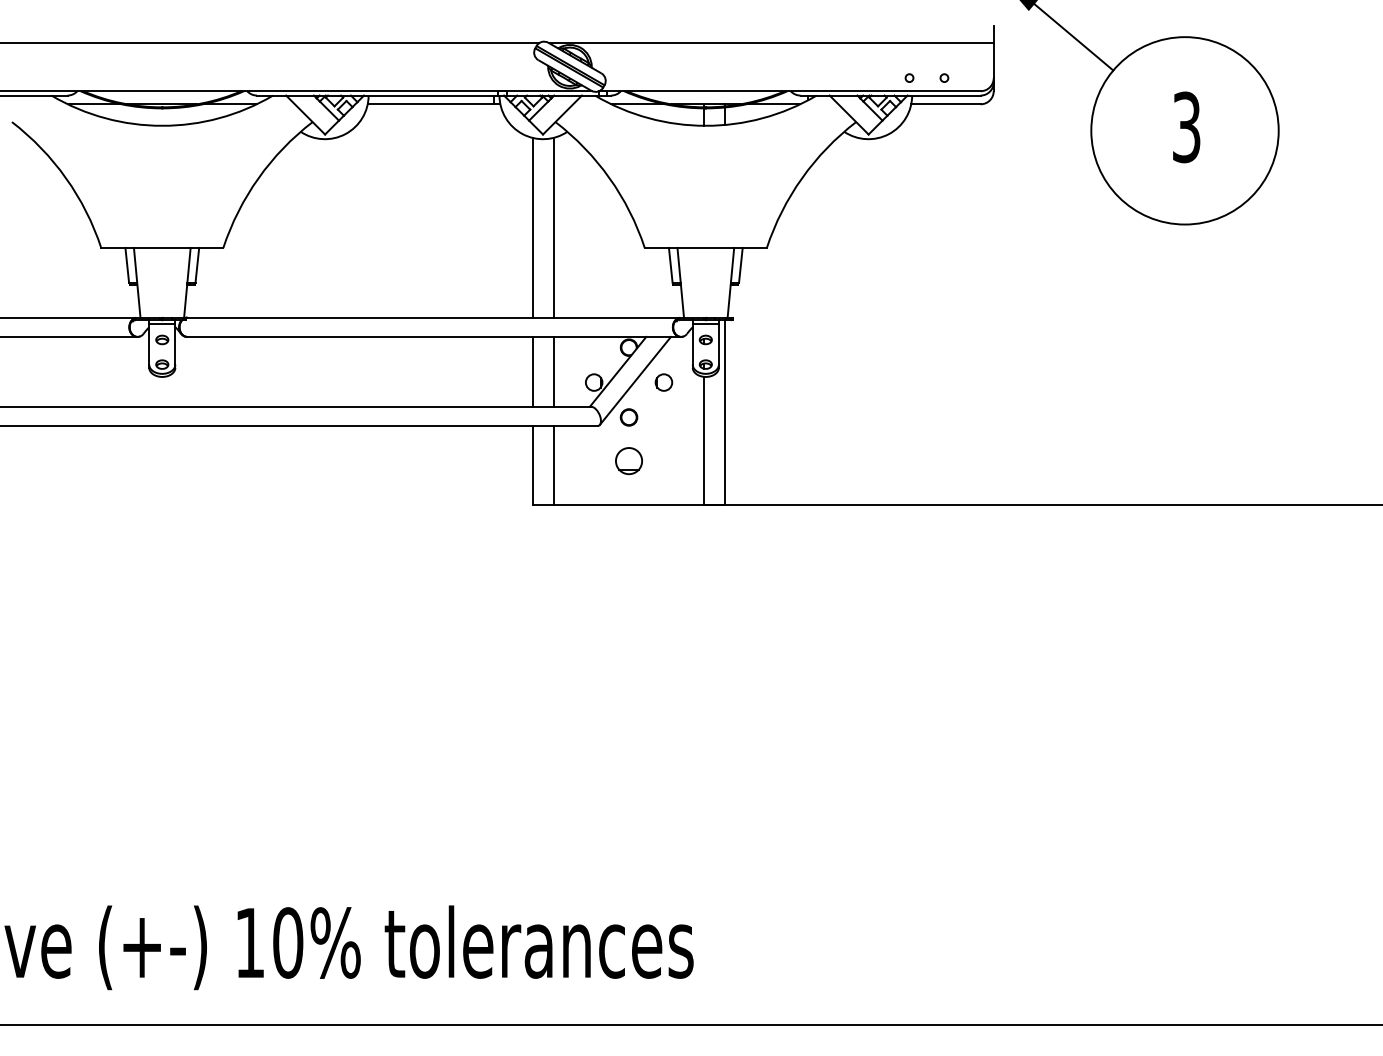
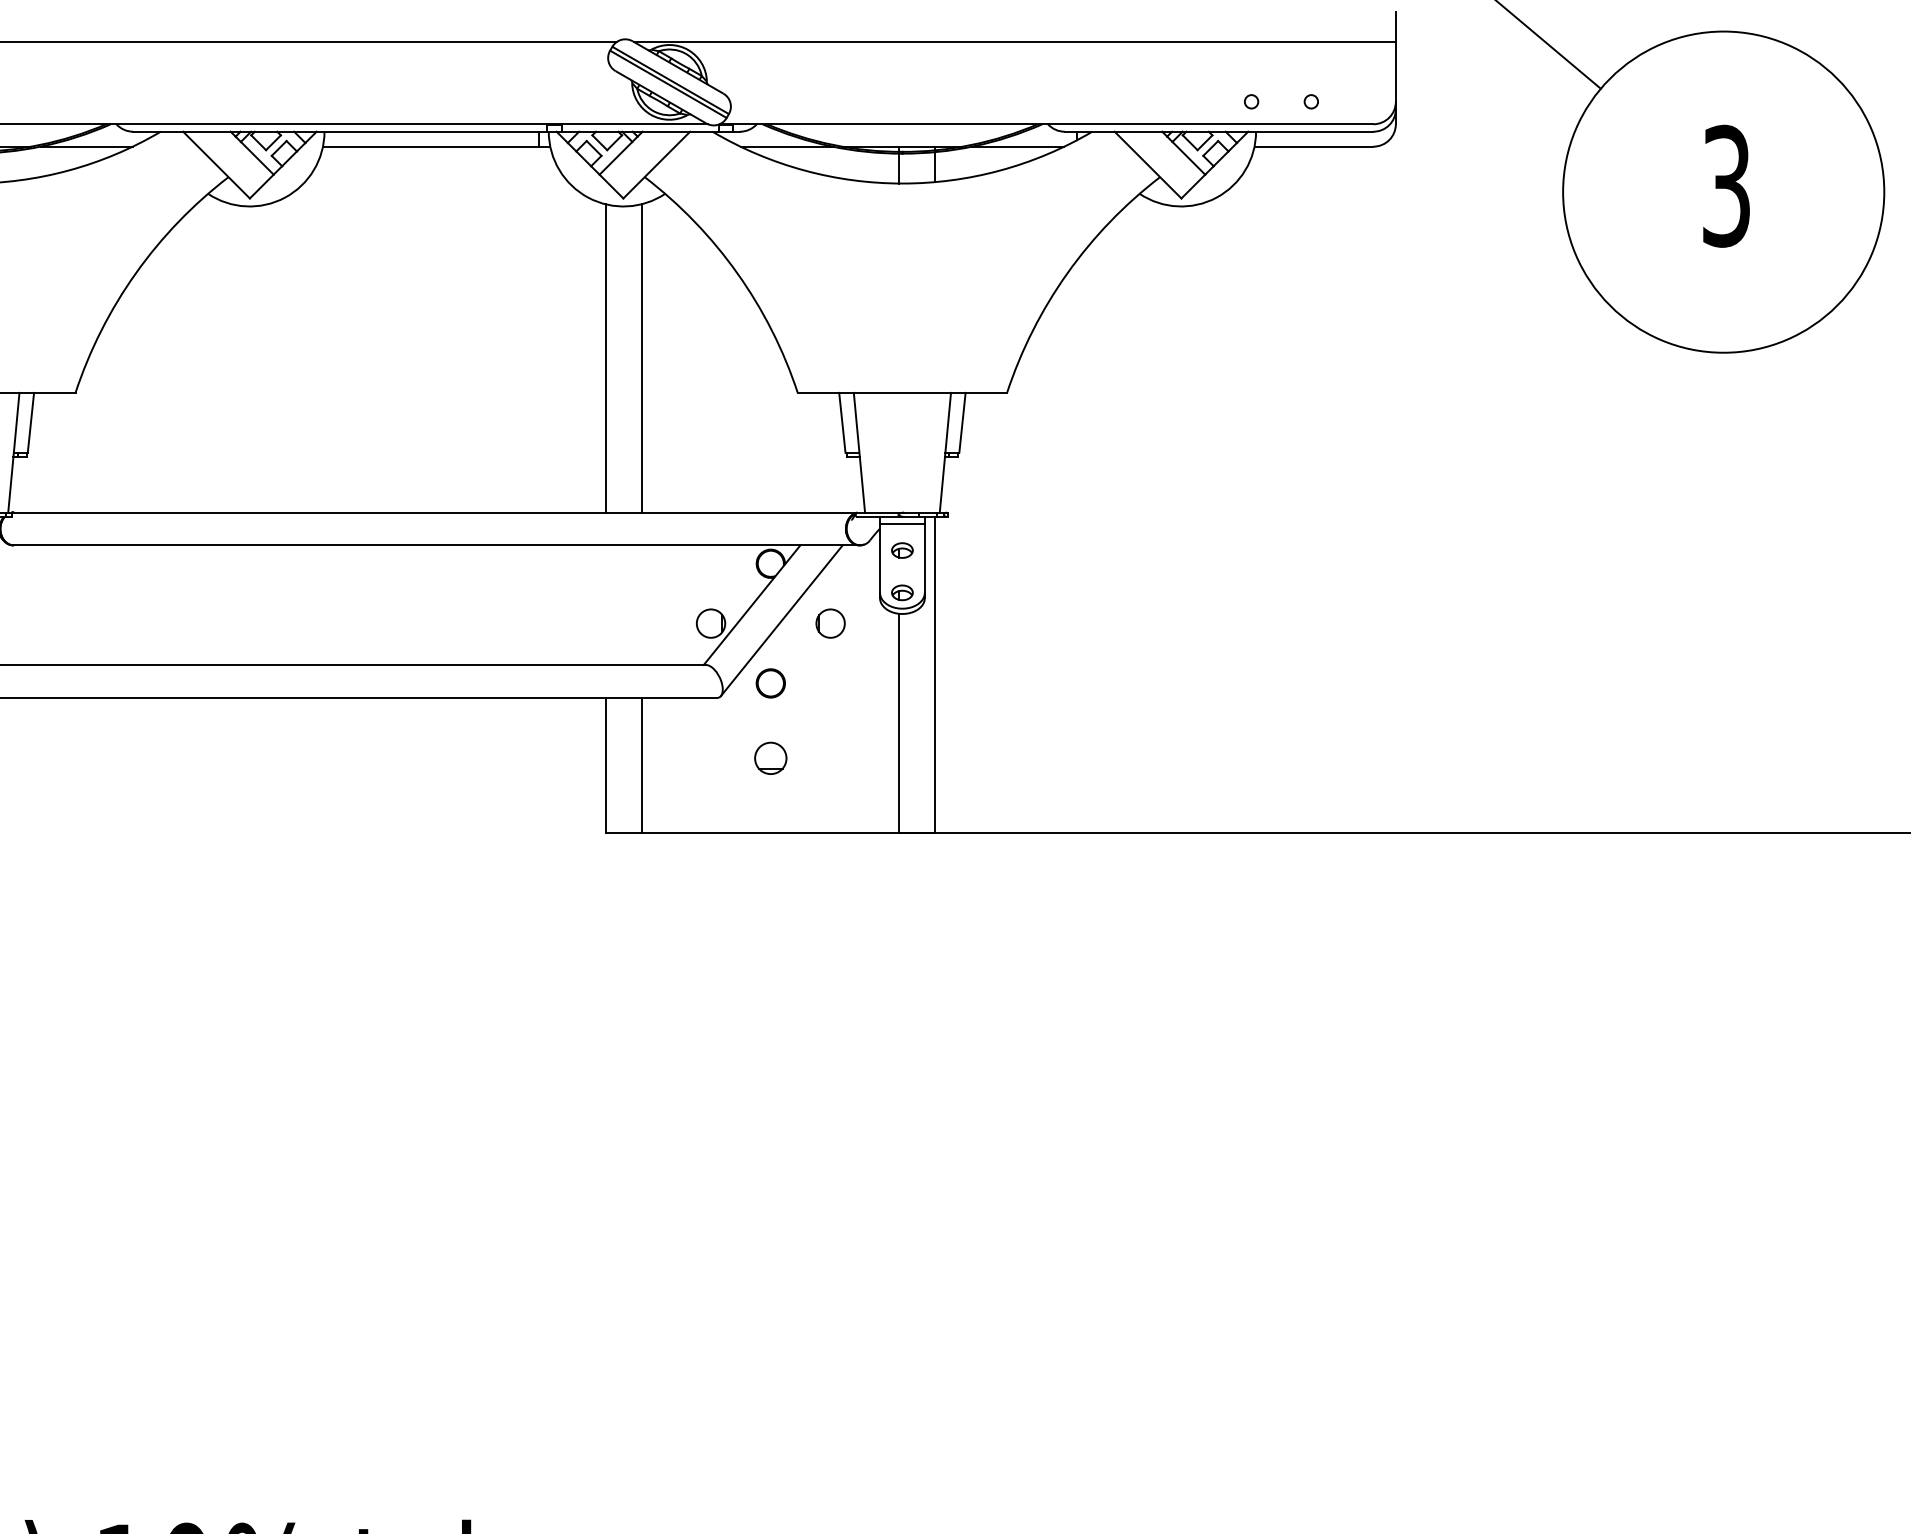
line: (533, 371) -> (607, 604), removed
line: (554, 371) -> (643, 604), removed
part: (628, 461) -> (769, 758), size x0.7

